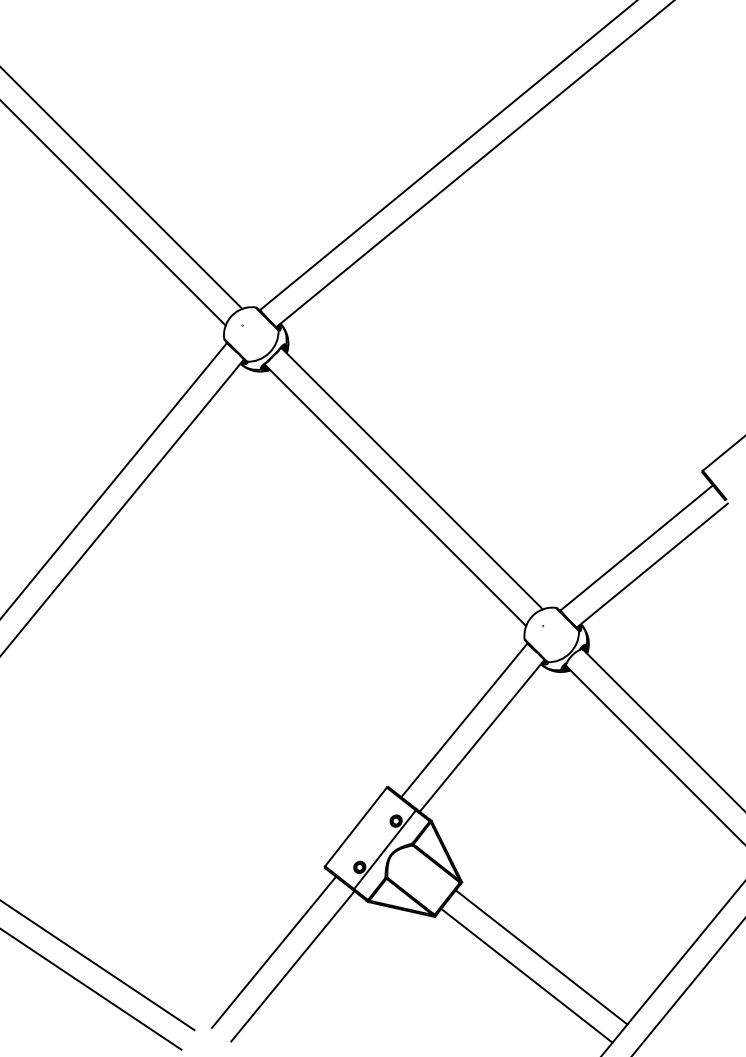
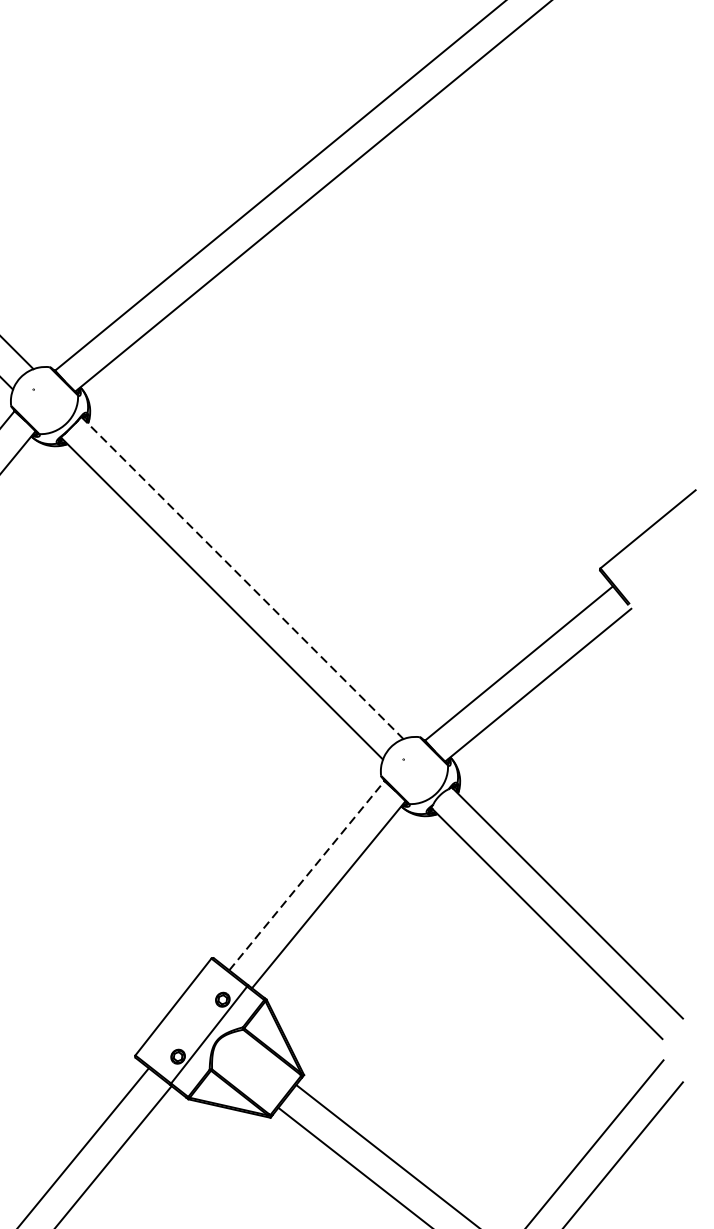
line: (412, 478) -> (243, 577), solid -> dashed
line: (464, 720) -> (307, 875), solid -> dashed

